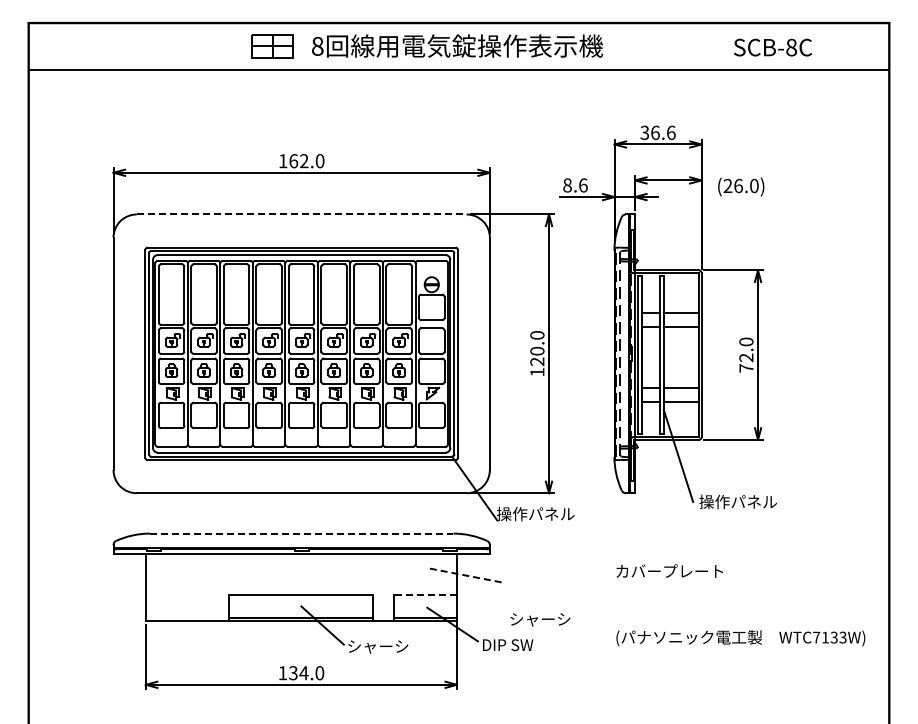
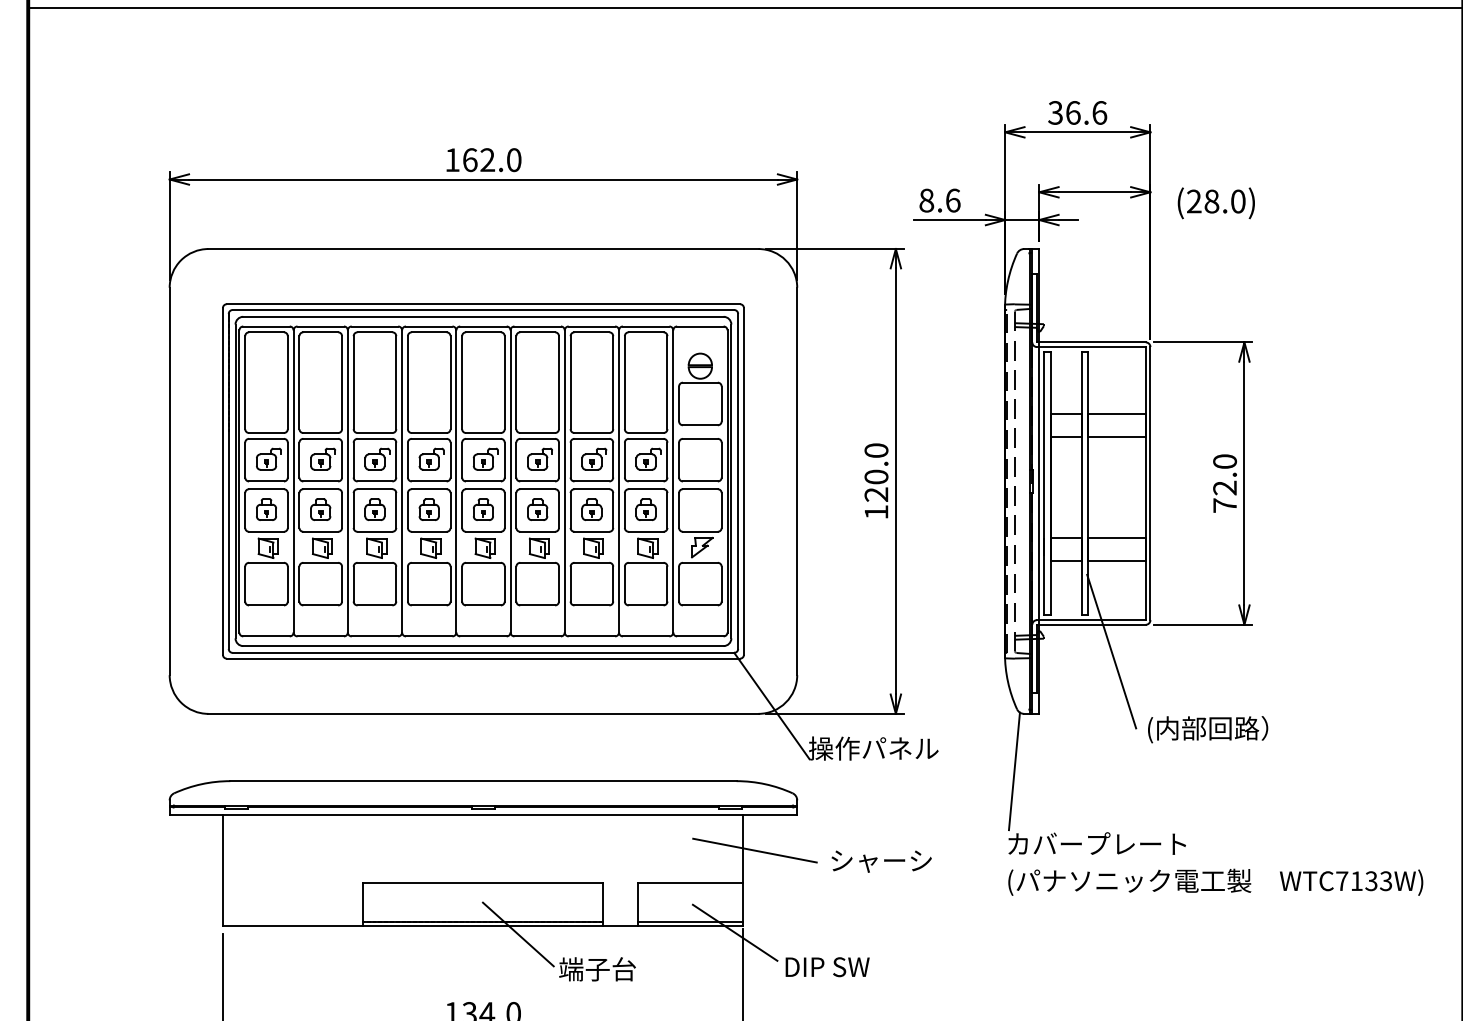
text: (738, 186) -> (1211, 202), (26.0) -> (28.0)
line: (301, 214) -> (483, 249), dashed -> solid
text: (737, 502) -> (1210, 729), 操作パネル -> (内部回路）
line: (619, 527) -> (1013, 770), added
line: (301, 533) -> (483, 780), dashed -> solid
line: (464, 575) -> (754, 851), dashed -> solid
line: (425, 594) -> (689, 882), dashed -> solid
text: (540, 619) -> (881, 861), moved
text: (740, 638) -> (1215, 882), moved
text: (377, 646) -> (609, 969), シャーシ -> 端子台

